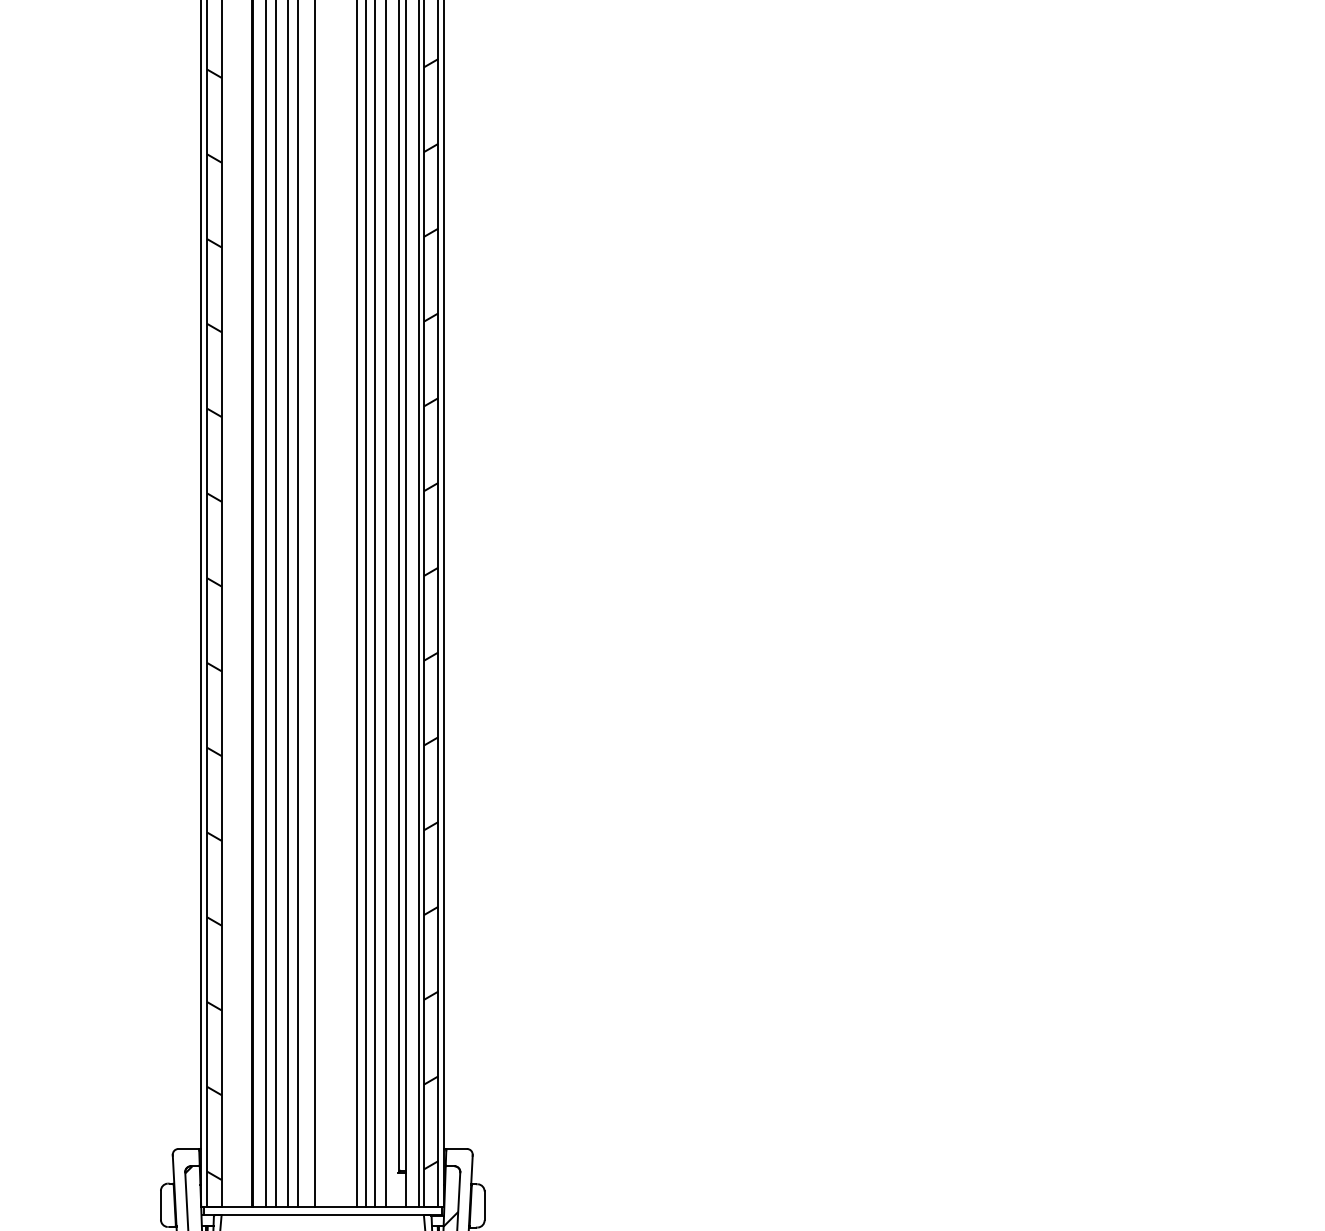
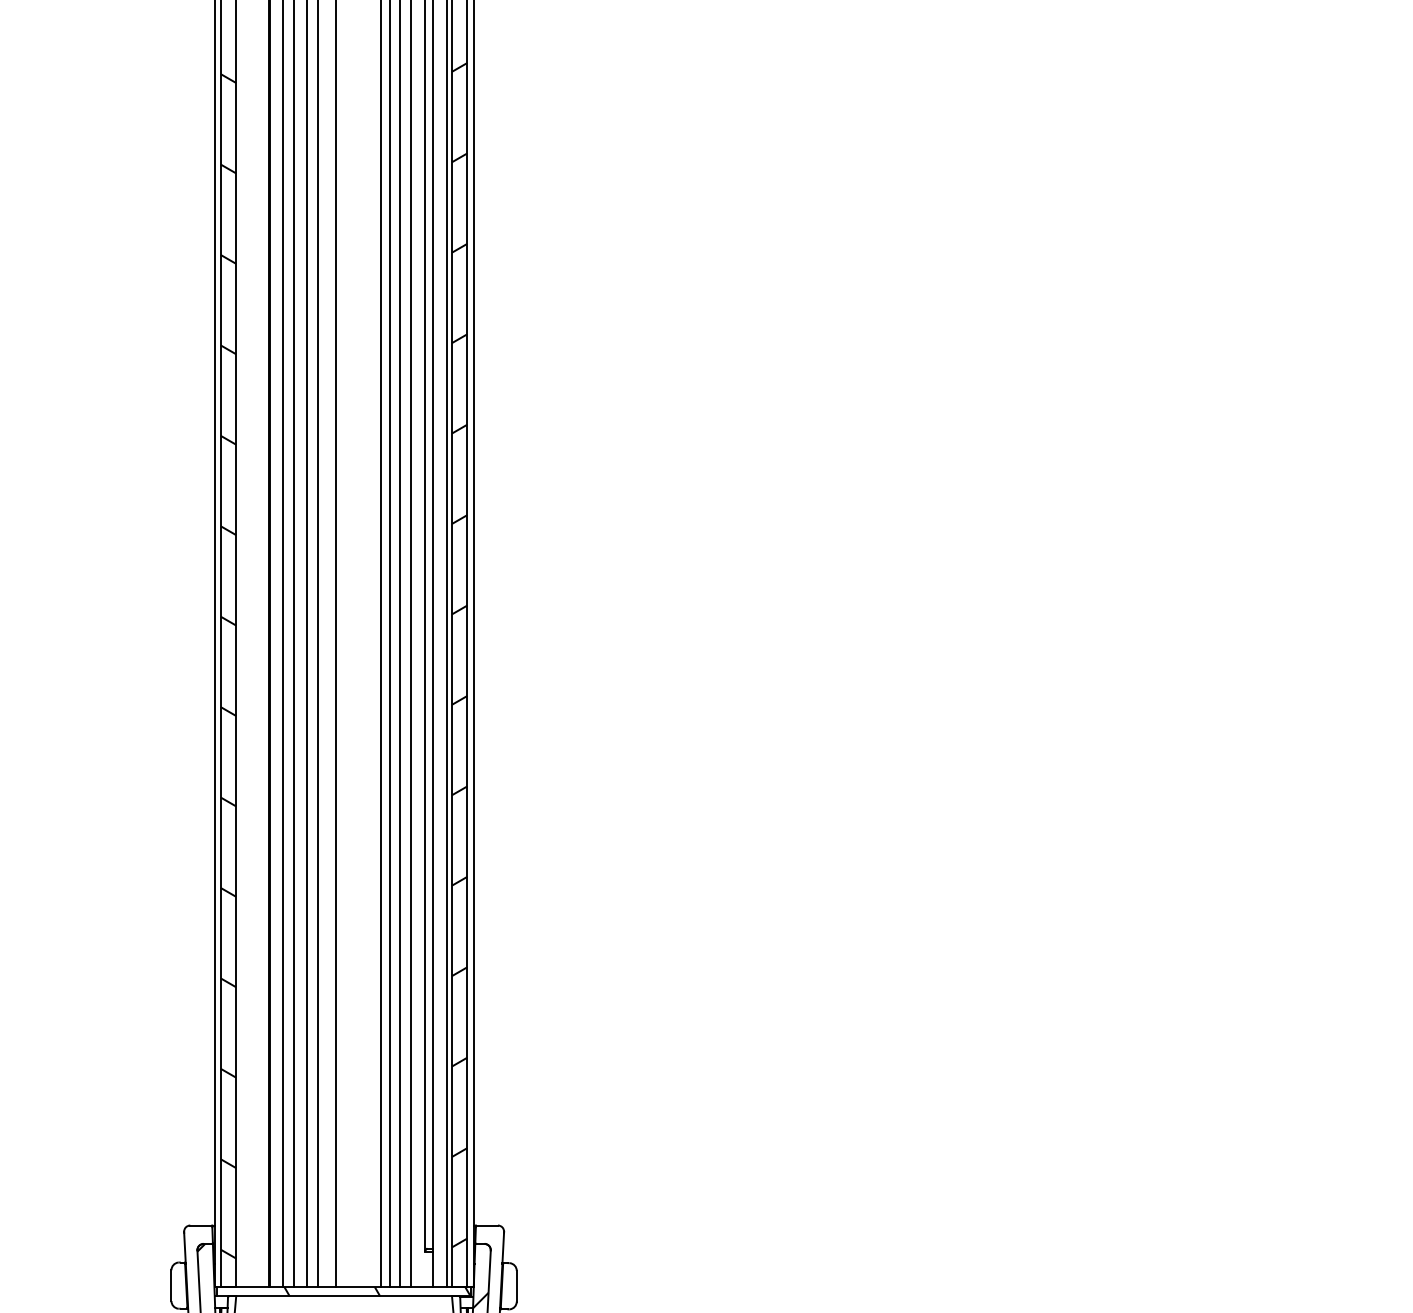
hatch: (354, 1210) -> (377, 1291), added

